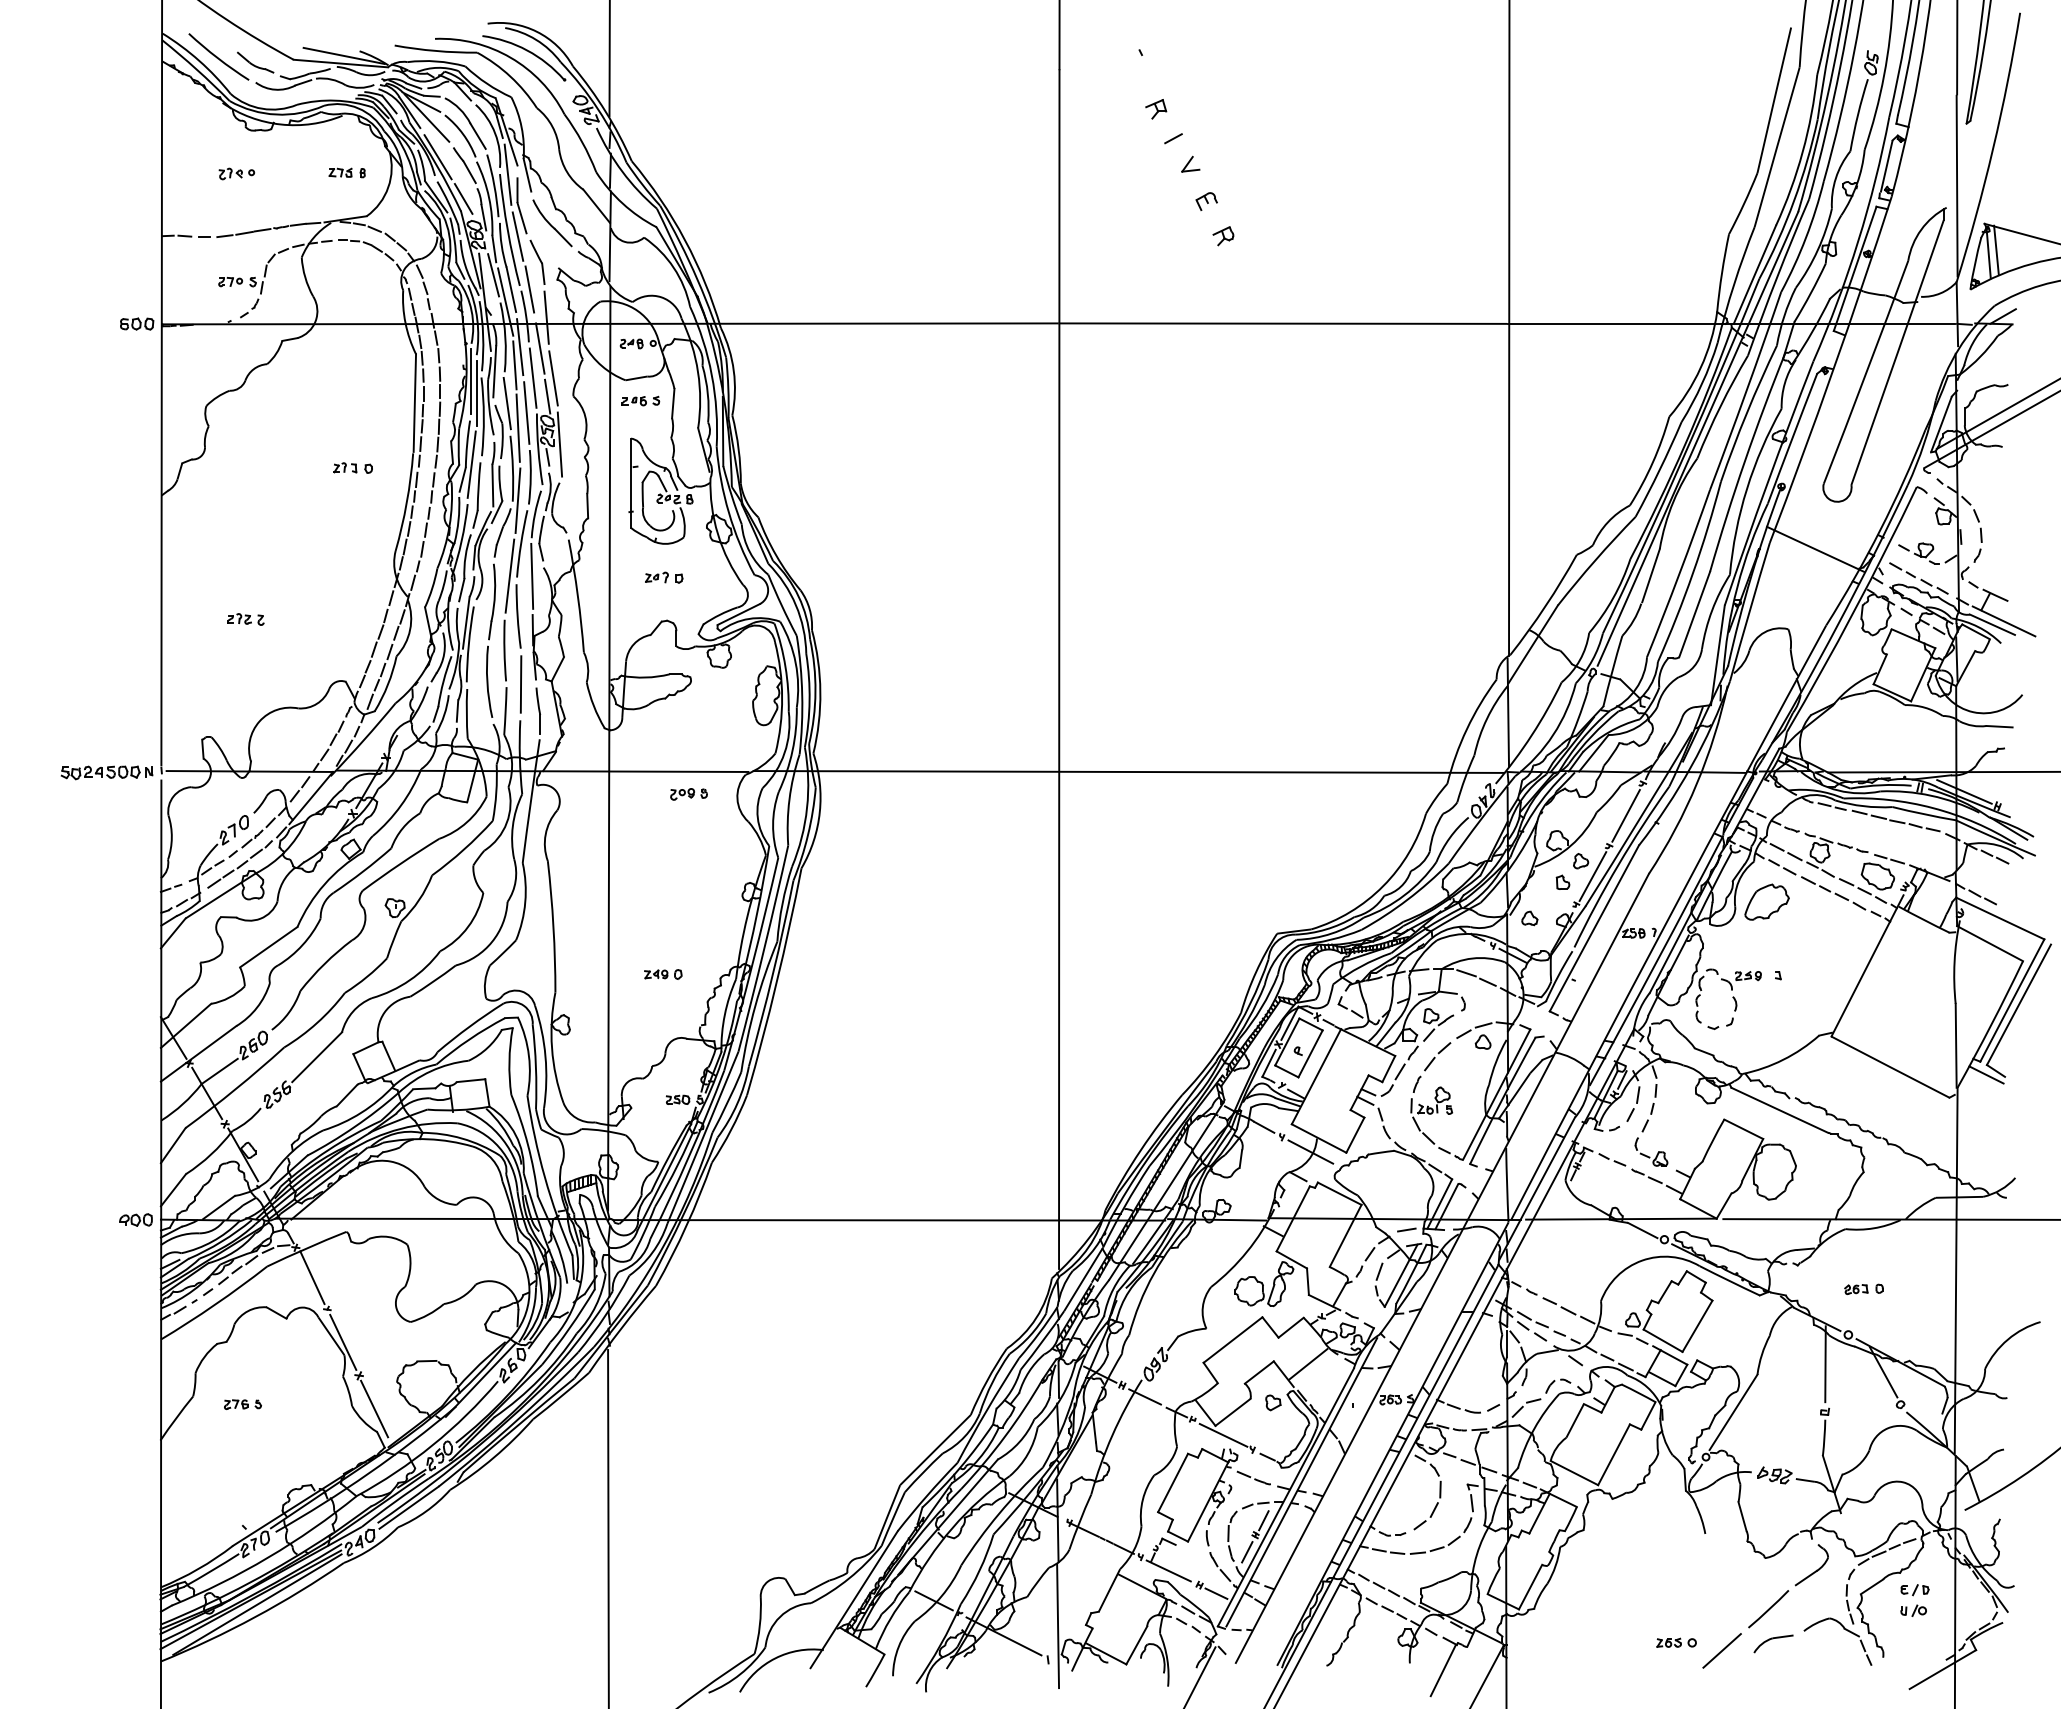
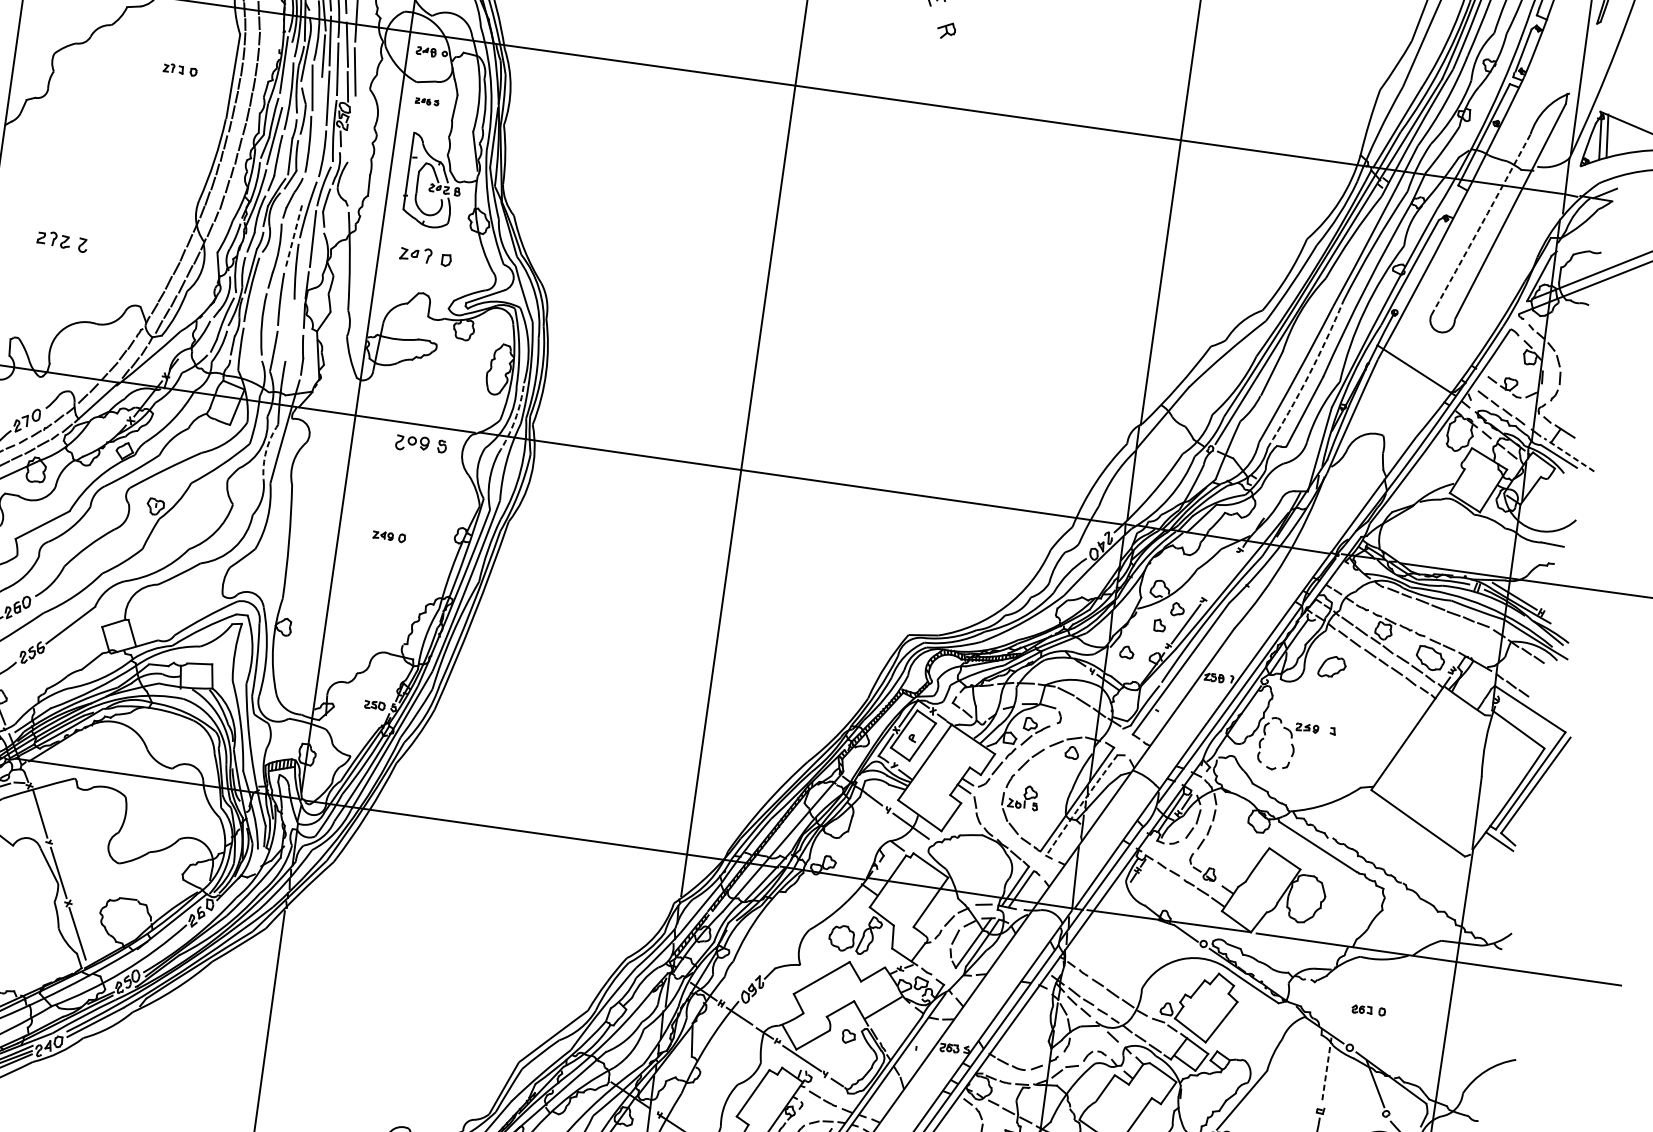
arc: (1866, 372) -> (1481, 225), solid -> dashed
line: (476, 392) -> (287, 74), removed
part: (640, 400) -> (427, 101), size x0.7
line: (517, 427) -> (318, 109), removed
line: (559, 444) -> (352, 129), removed
part: (352, 467) -> (179, 69), moved
line: (517, 500) -> (309, 172), removed
arc: (1693, 573) -> (1308, 376), solid -> dashed
line: (509, 576) -> (293, 236), solid -> dashed
part: (664, 577) -> (426, 255), size x1.6
part: (245, 619) -> (62, 241), size x1.6
line: (2004, 621) -> (1569, 455), solid -> dashed
line: (520, 684) -> (289, 330), removed
arc: (792, 750) -> (515, 419), solid -> dashed
part: (688, 794) -> (420, 444), size x1.6
line: (1625, 815) -> (1221, 575), removed
arc: (512, 826) -> (266, 451), solid -> dashed
part: (1766, 901) -> (1331, 666), size x0.7
part: (663, 974) -> (389, 536), moved
arc: (1501, 1100) -> (1080, 805), solid -> dashed
line: (1825, 1364) -> (1326, 1070), solid -> dashed

